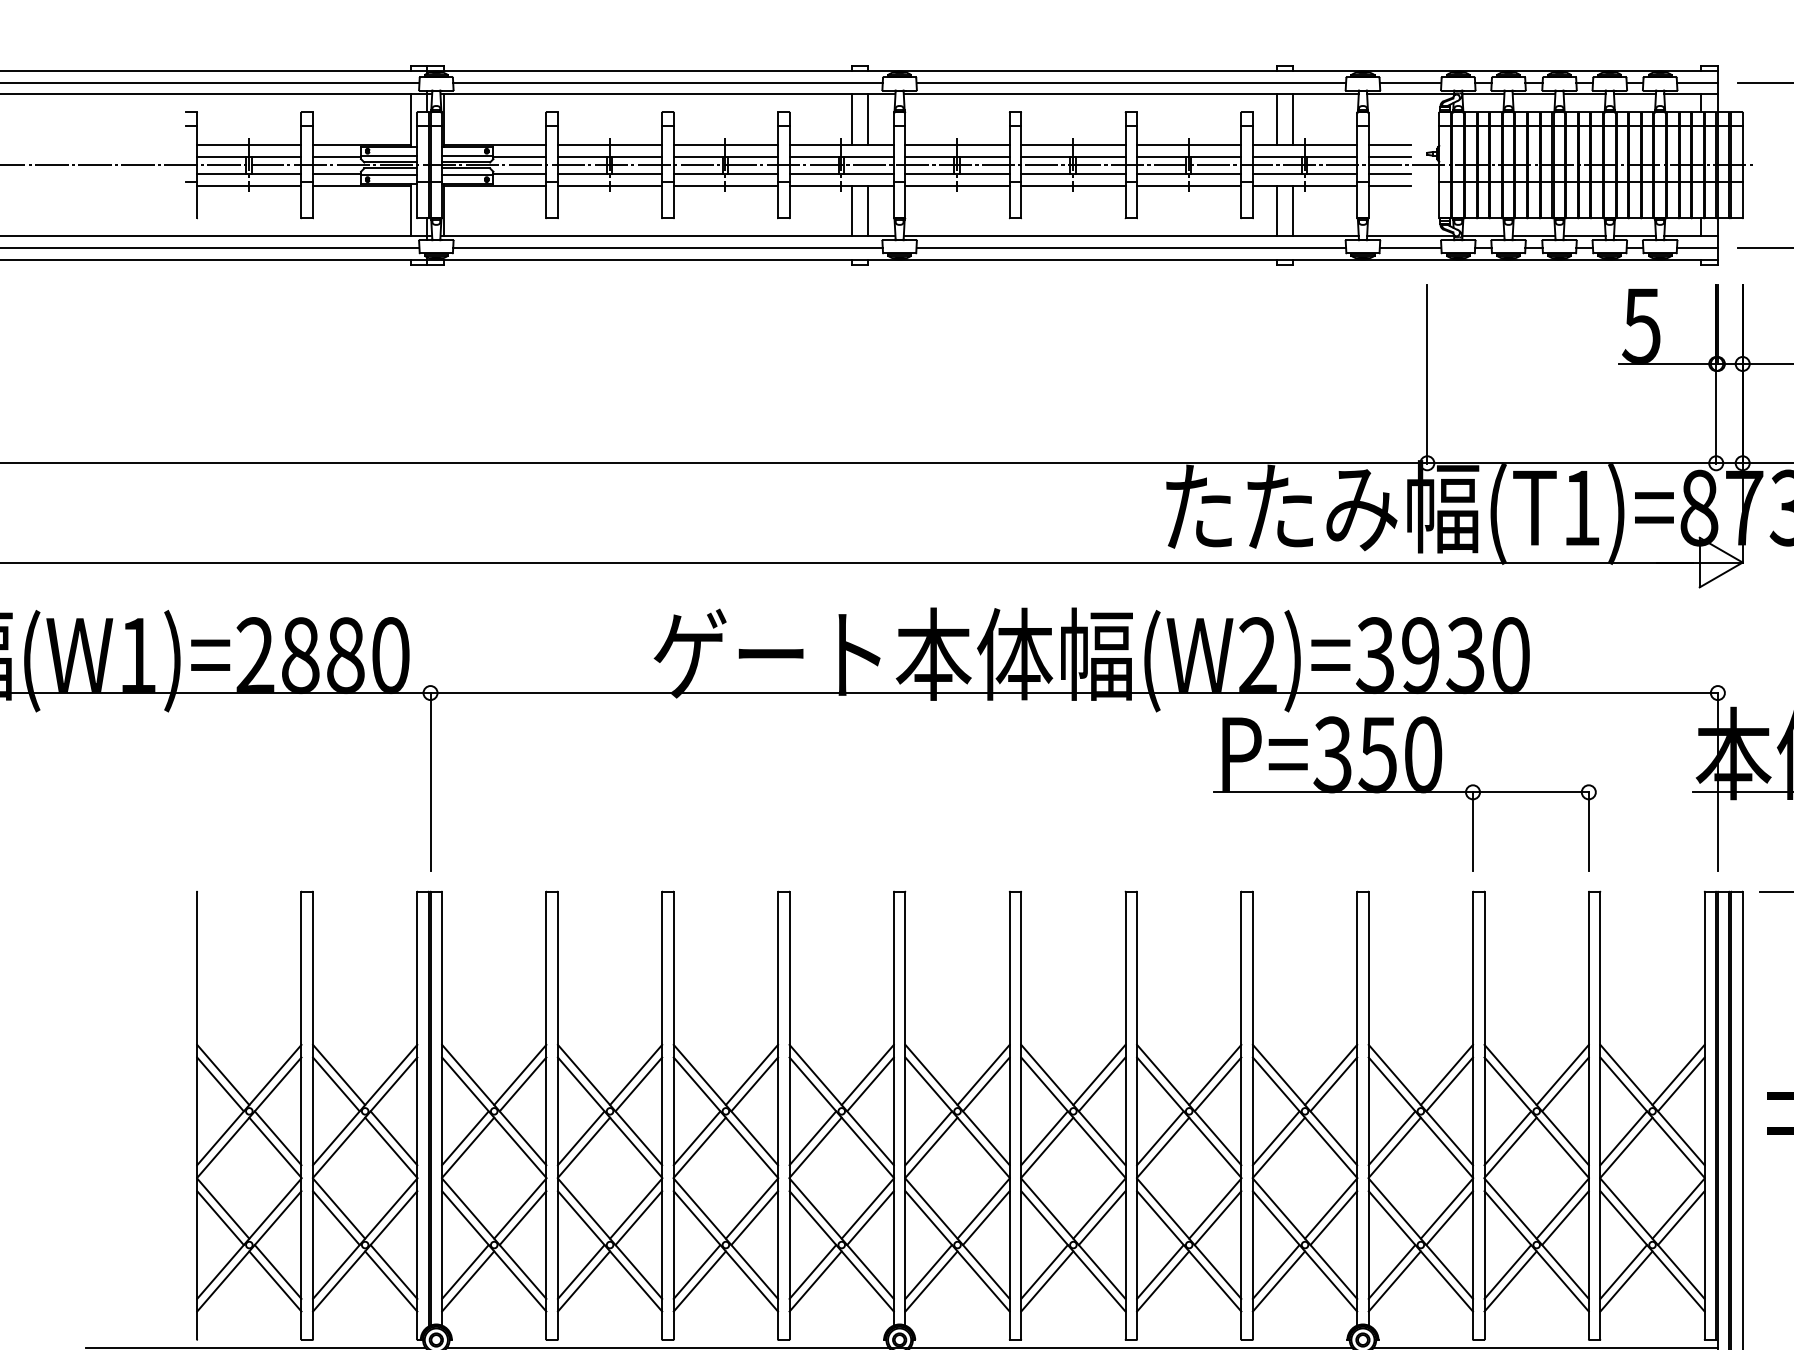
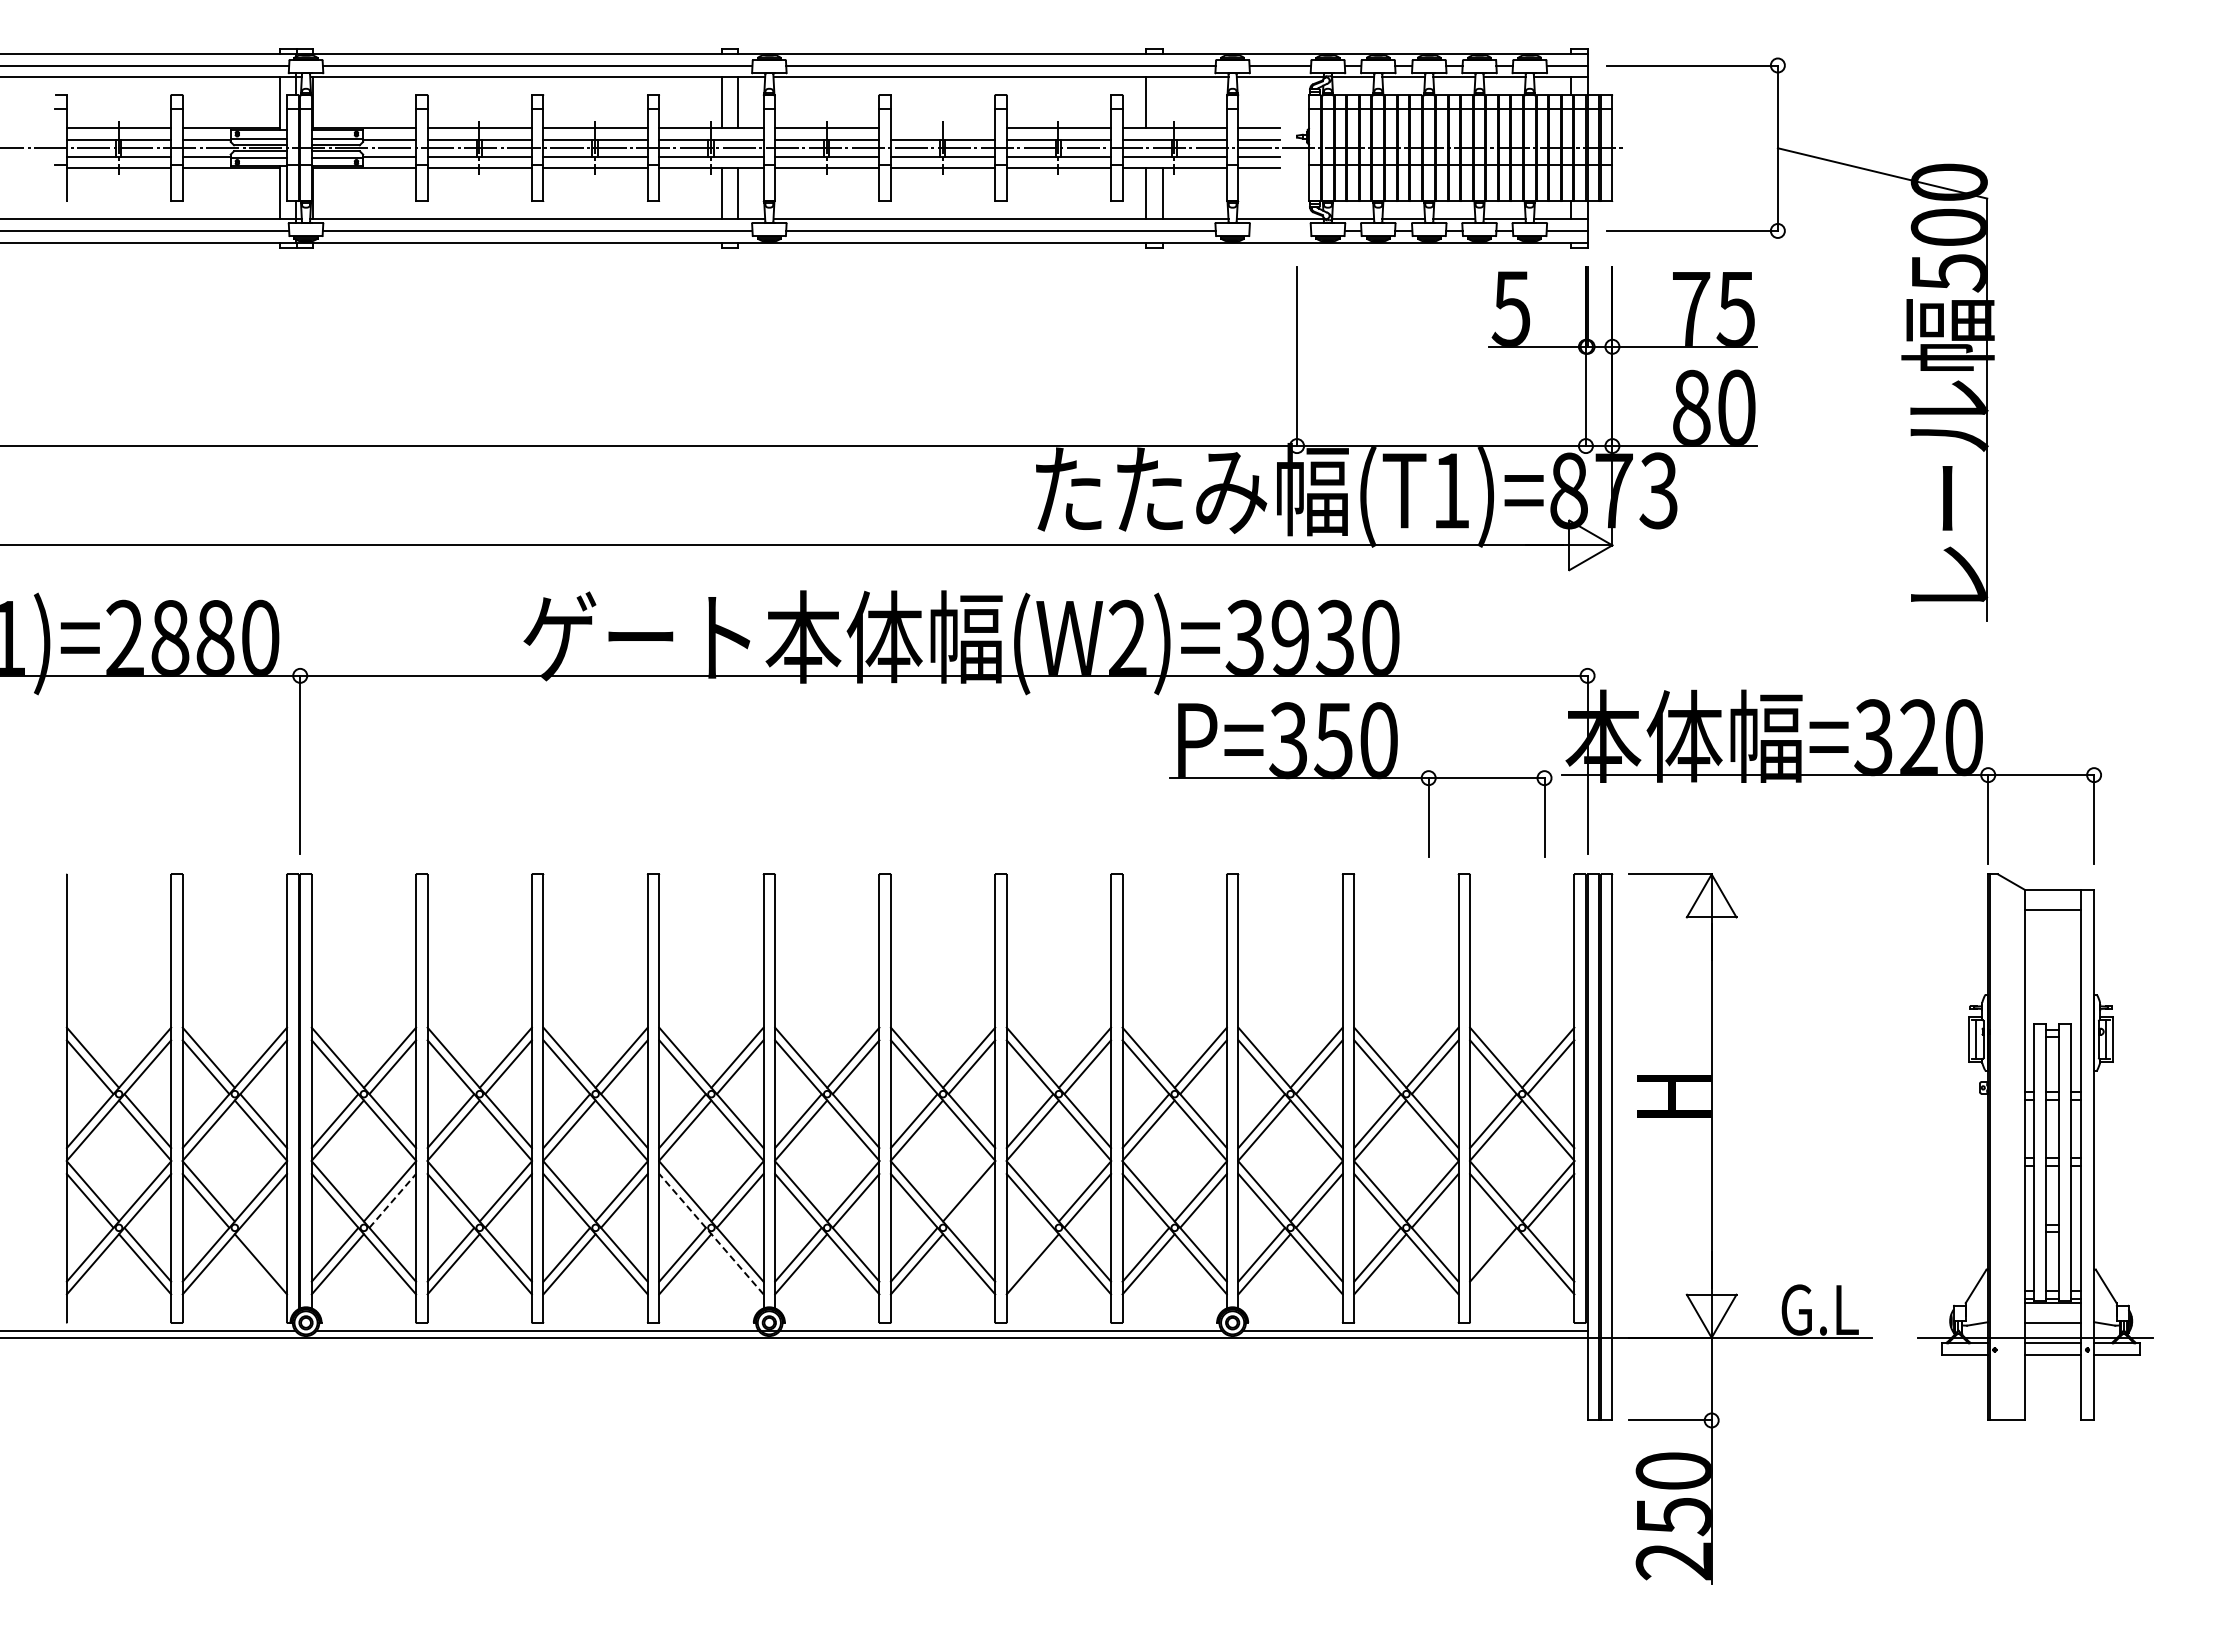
line: (1292, 119) -> (1162, 102), removed
line: (1072, 145) -> (942, 128), removed
line: (1410, 247) -> (1280, 230), removed
part: (1404, 793) -> (1360, 779), moved
line: (522, 1217) -> (392, 1200), solid -> dashed
line: (1101, 1217) -> (971, 1200), removed
line: (841, 1251) -> (711, 1234), solid -> dashed
line: (393, 1271) -> (263, 1254), removed
line: (1159, 1271) -> (1029, 1254), removed
line: (1626, 1281) -> (1496, 1264), removed

